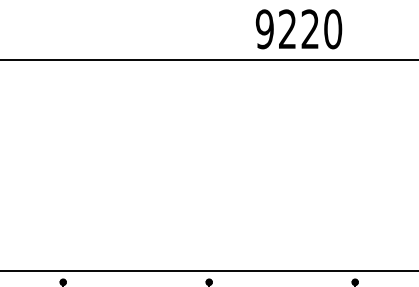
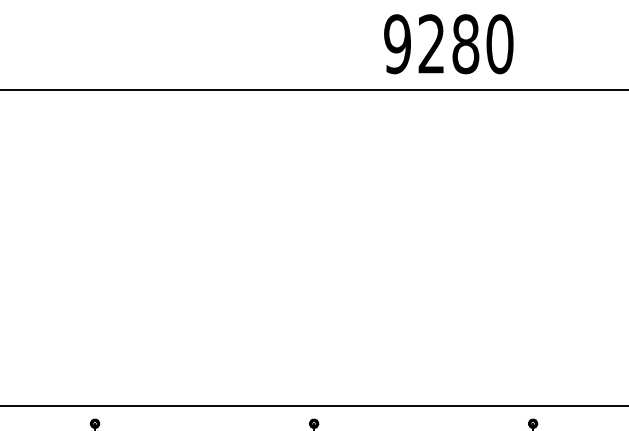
text: (310, 29) -> (466, 44), 9220 -> 9280

